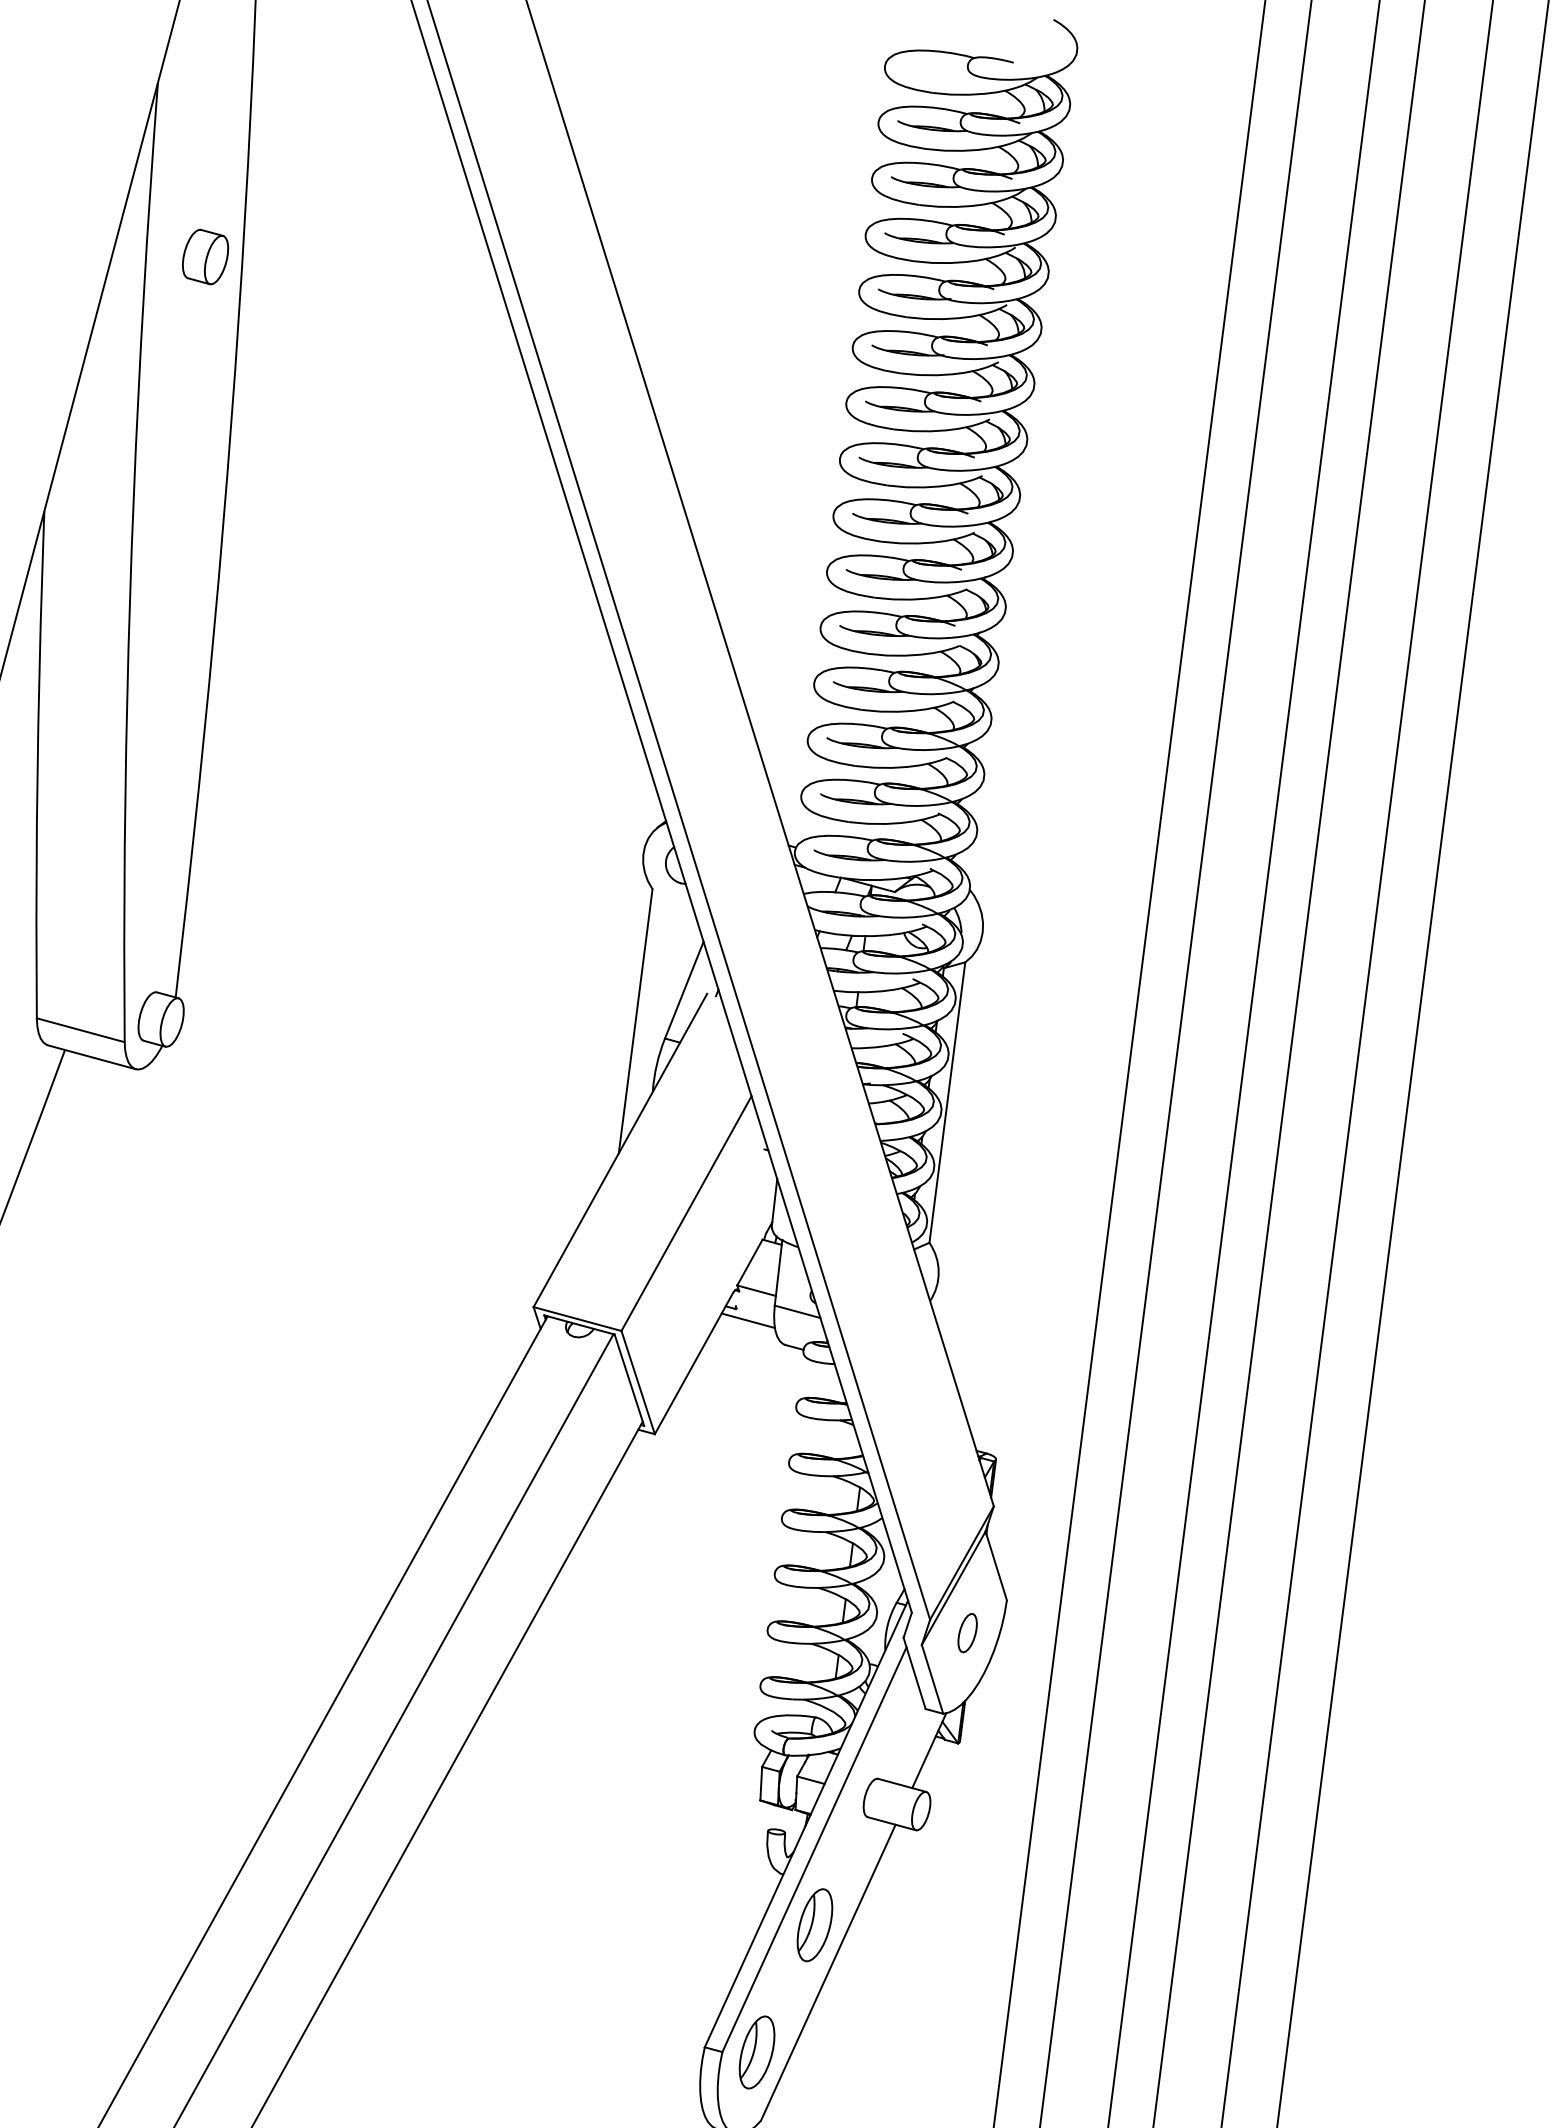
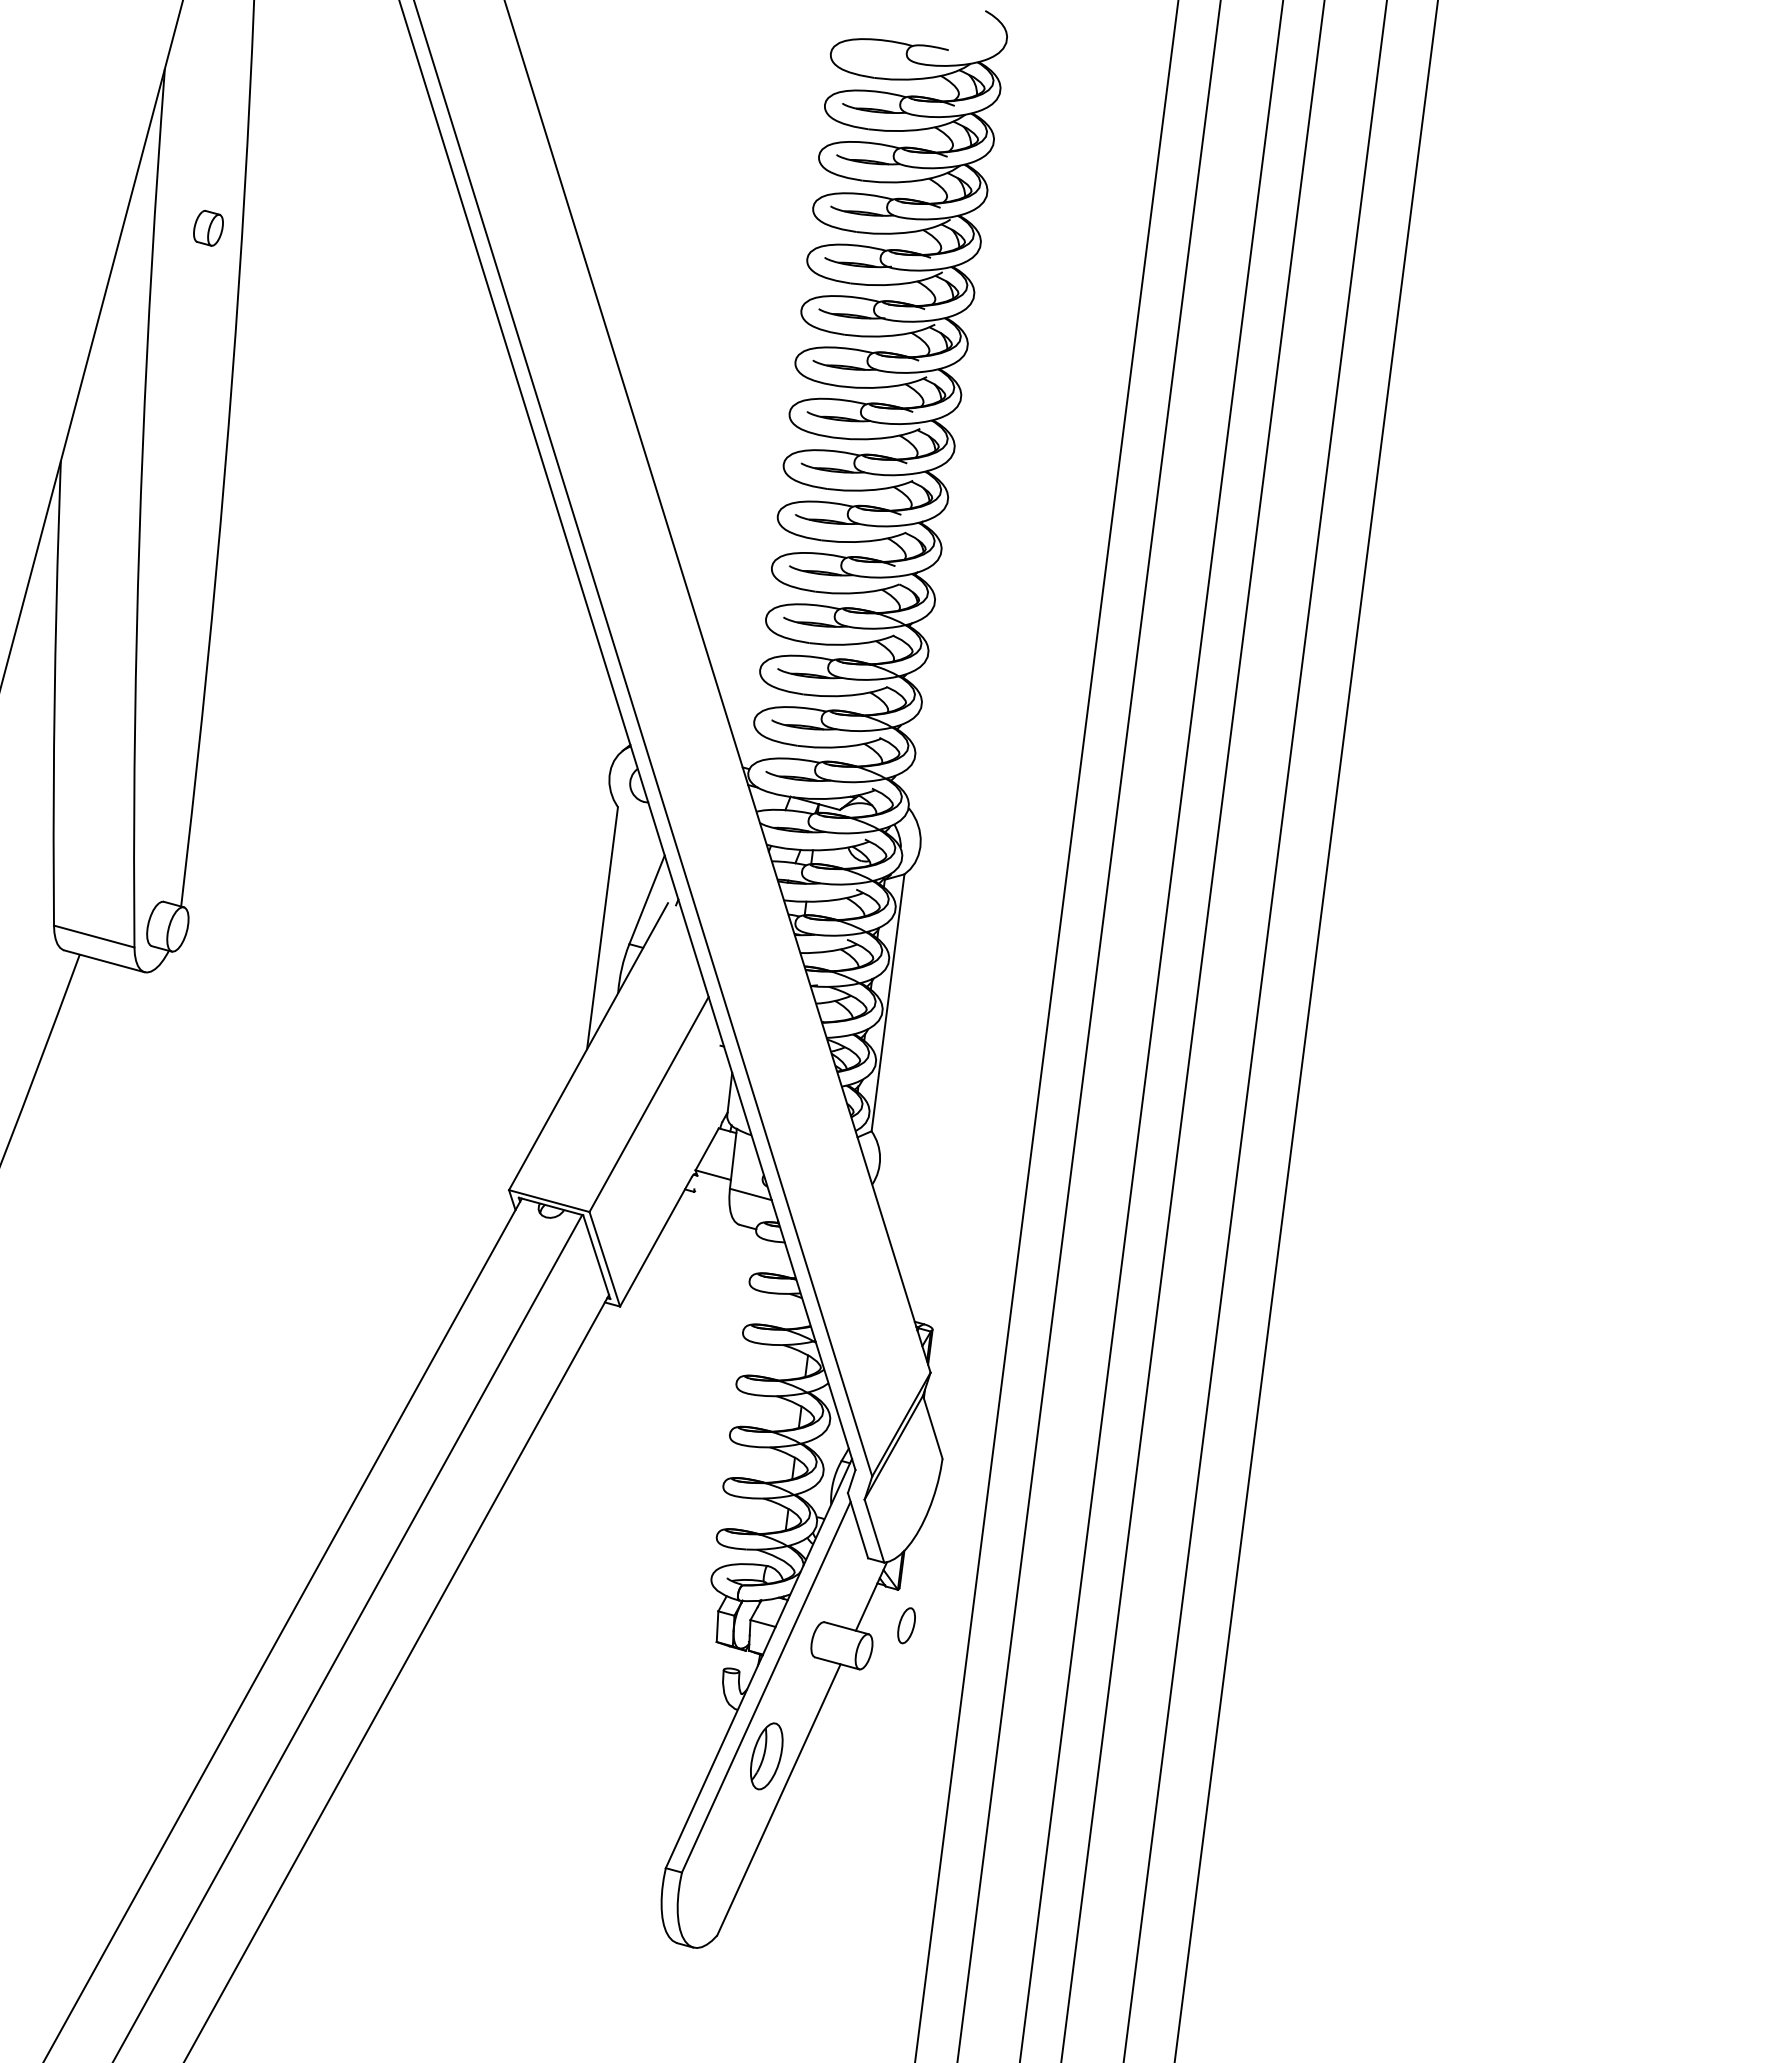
part: (205, 257) -> (208, 228), size x0.7
line: (748, 1320) -> (705, 1202), removed
part: (967, 1632) -> (906, 1625), moved
part: (756, 2052) -> (713, 1872), removed

